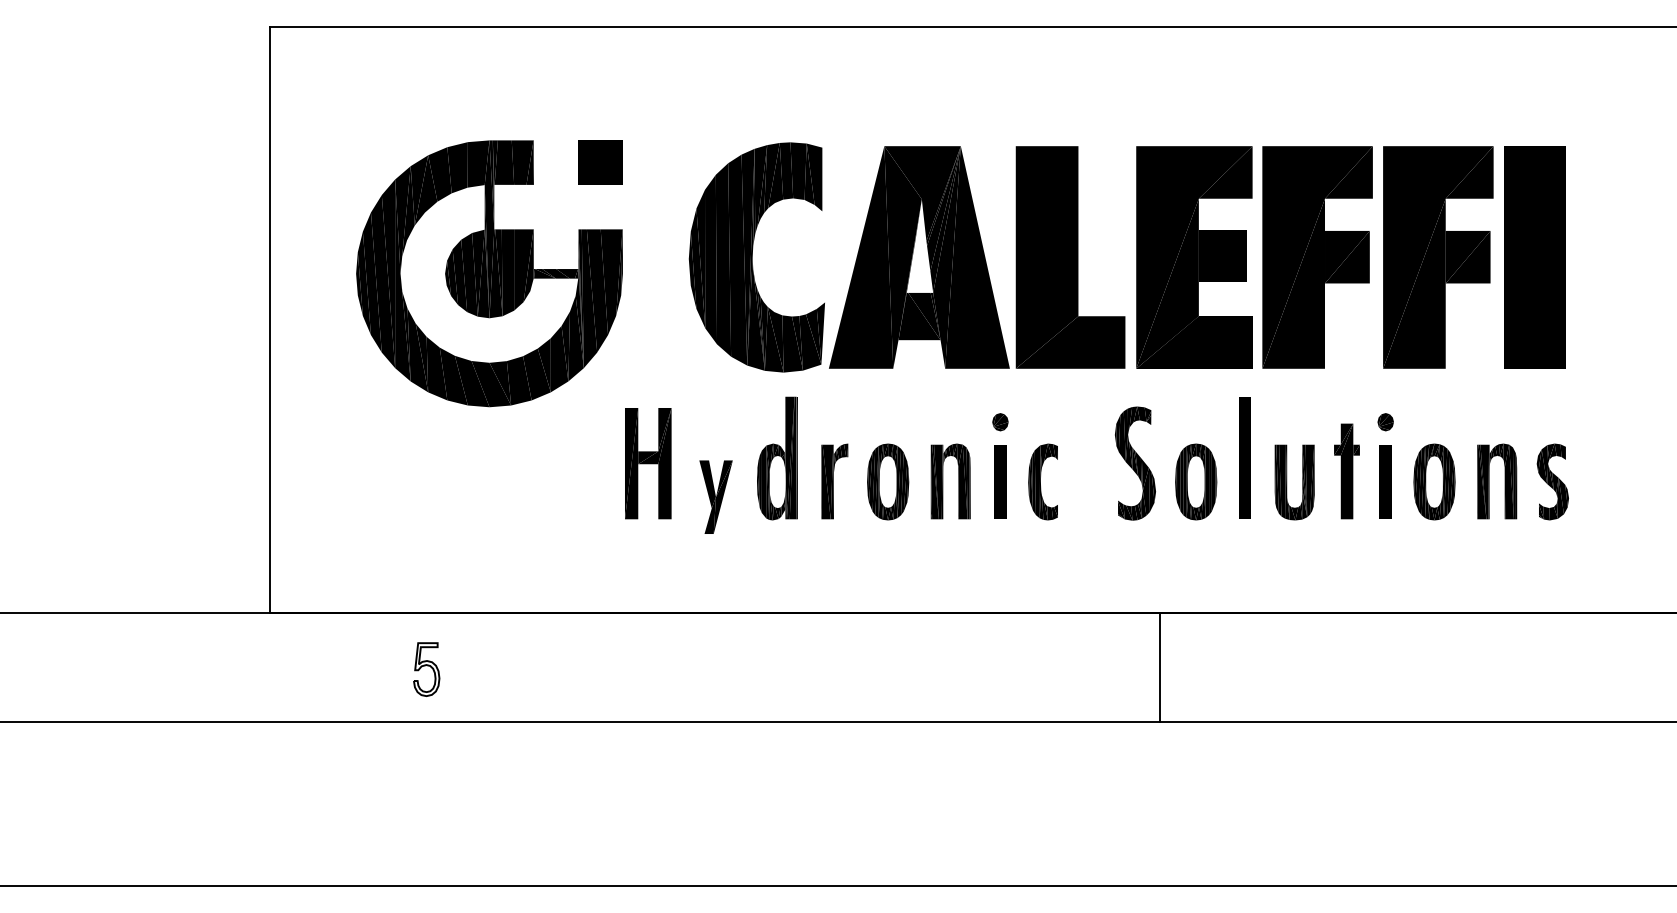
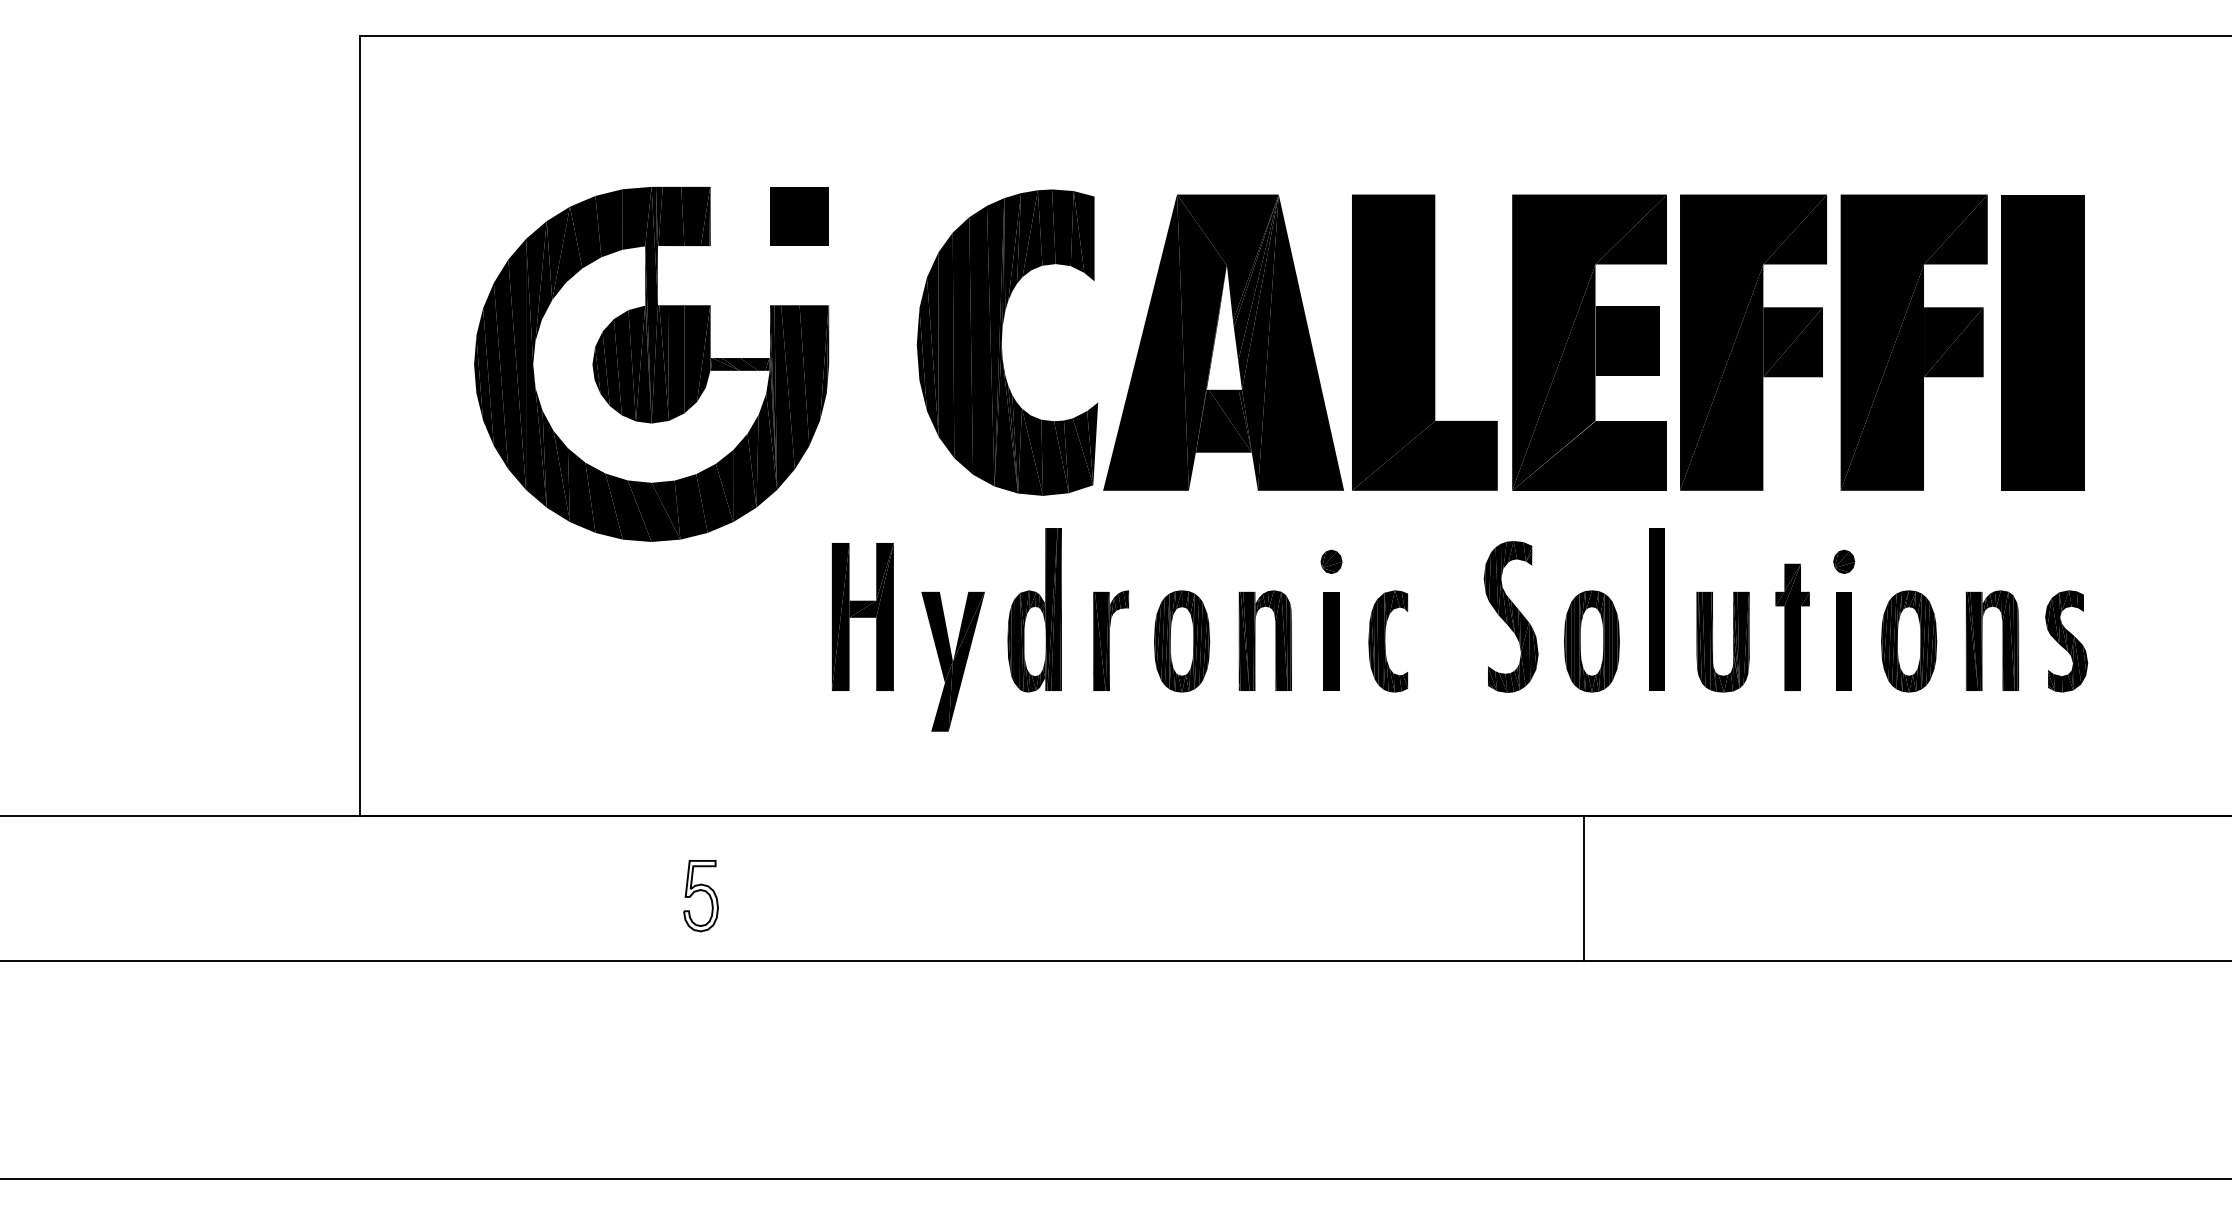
part: (715, 497) -> (952, 661), size x1.43
line: (1159, 667) -> (1584, 888), moved
part: (426, 669) -> (700, 896), moved

